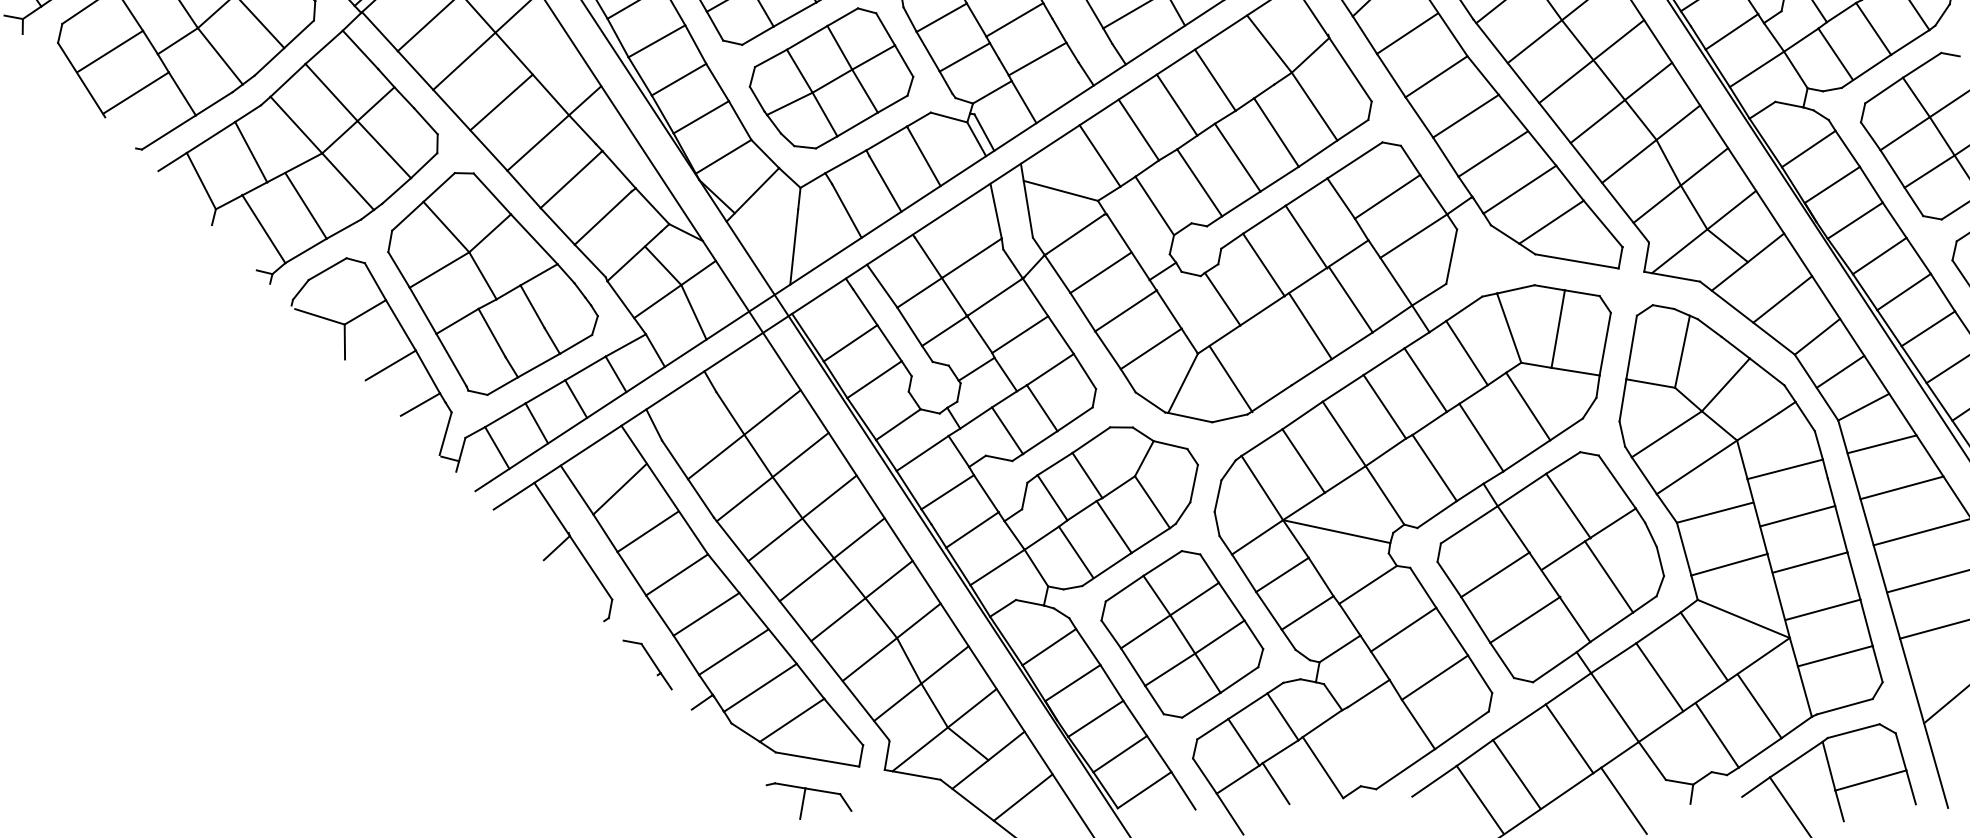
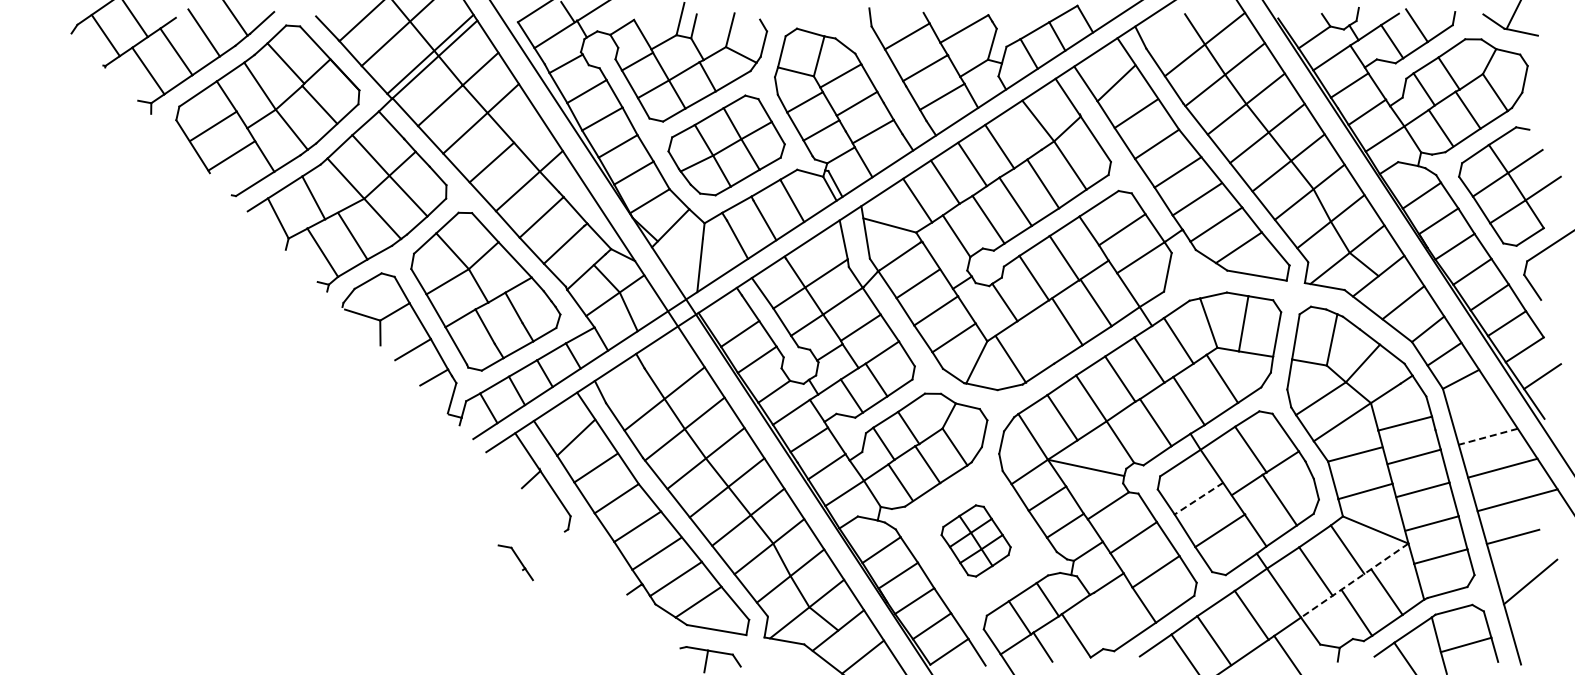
line: (1881, 443) -> (1473, 405), removed
line: (1902, 487) -> (1488, 436), solid -> dashed
line: (1494, 574) -> (1198, 498), solid -> dashed
part: (1181, 633) -> (975, 540), size x0.6
part: (647, 664) -> (515, 562), moved
line: (1713, 689) -> (1354, 580), solid -> dashed

